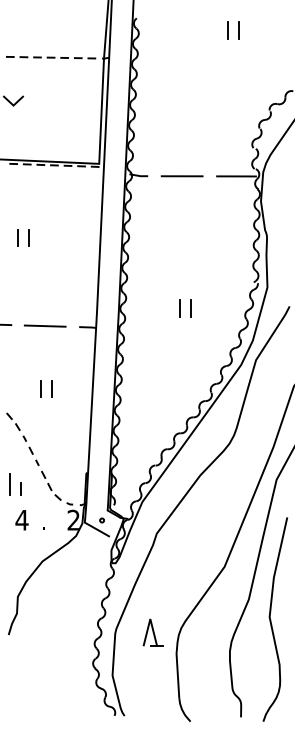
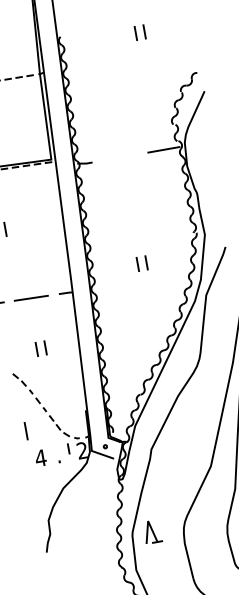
line: (181, 176) -> (119, 157), removed
line: (20, 488) -> (68, 448), moved
part: (152, 632) -> (151, 531), moved

